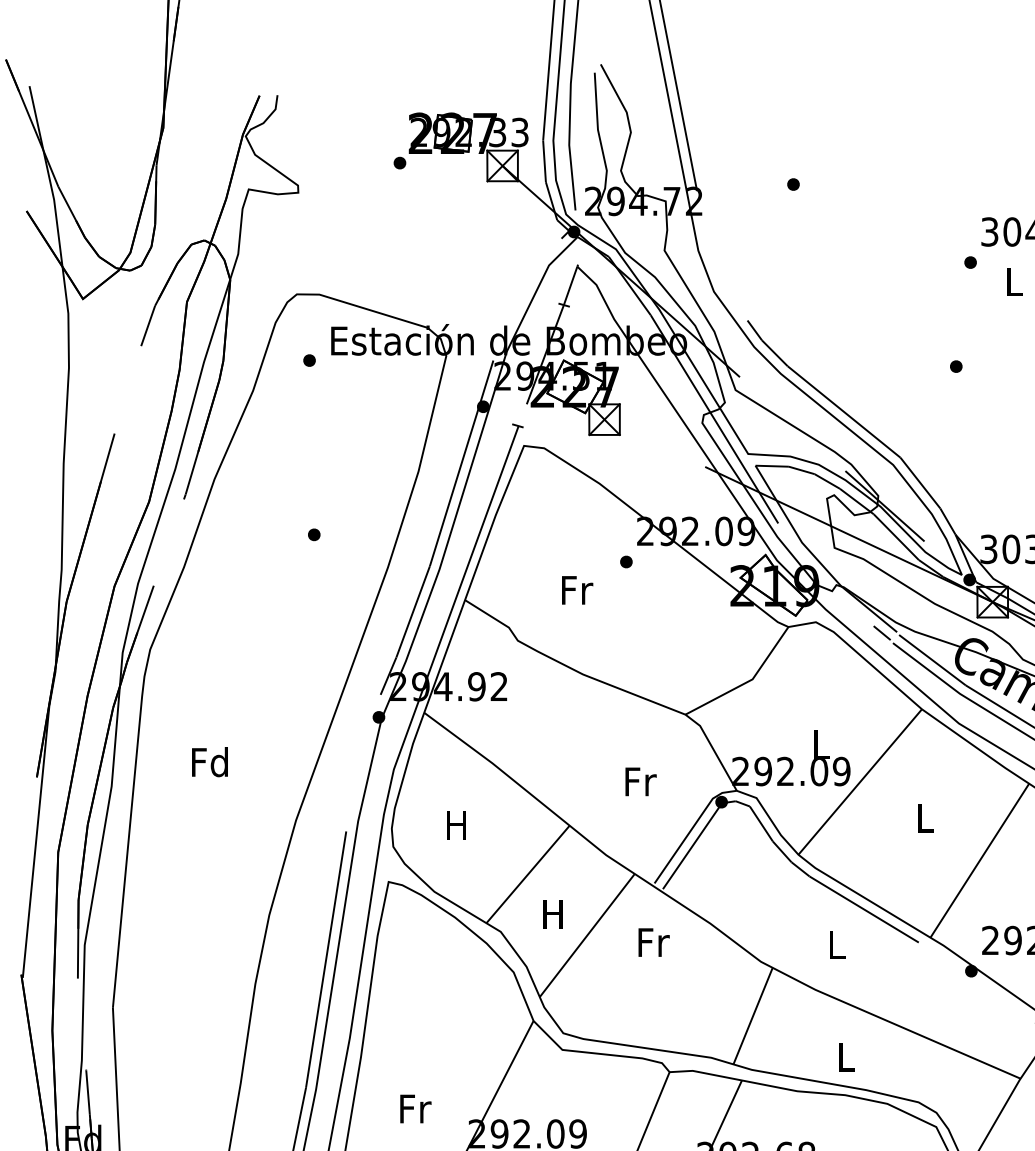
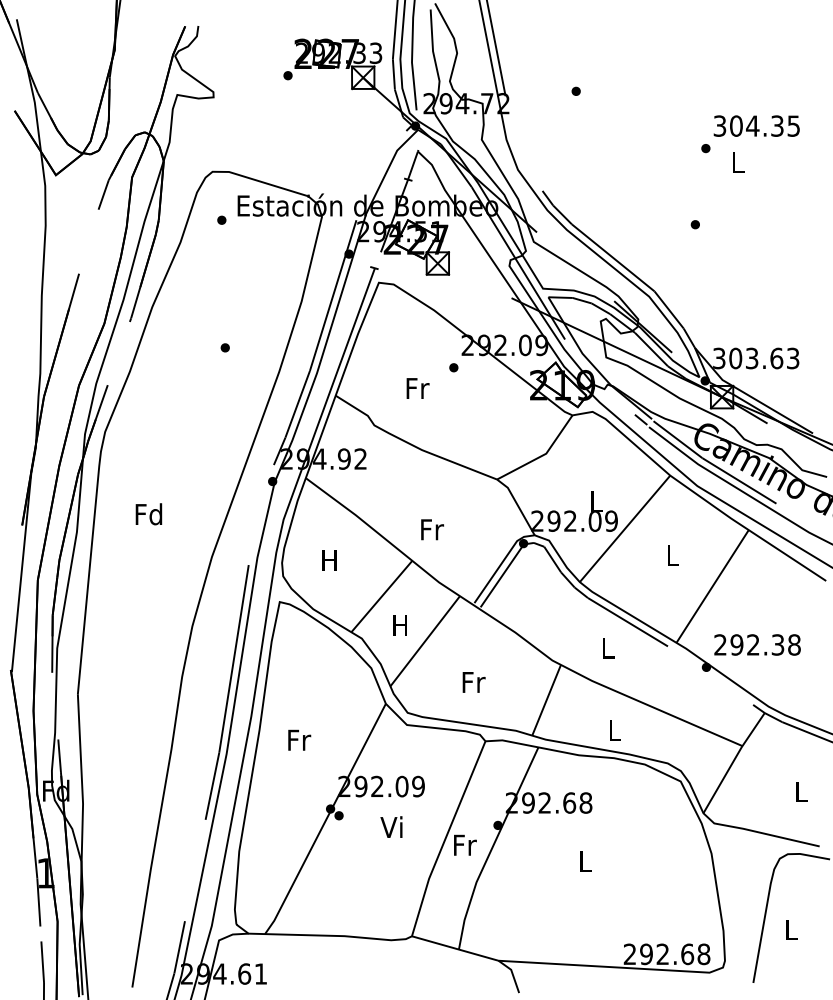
text: (640, 781) -> (432, 529), moved
text: (653, 942) -> (473, 682), moved
text: (415, 1107) -> (299, 739), moved

